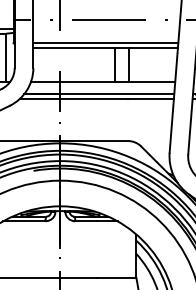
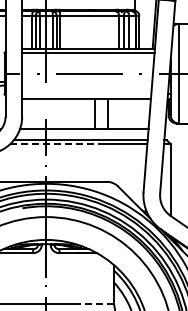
line: (105, 43) -> (86, 94), removed
line: (74, 99) -> (58, 144), solid -> dashed
line: (116, 277) -> (96, 303), solid -> dashed

